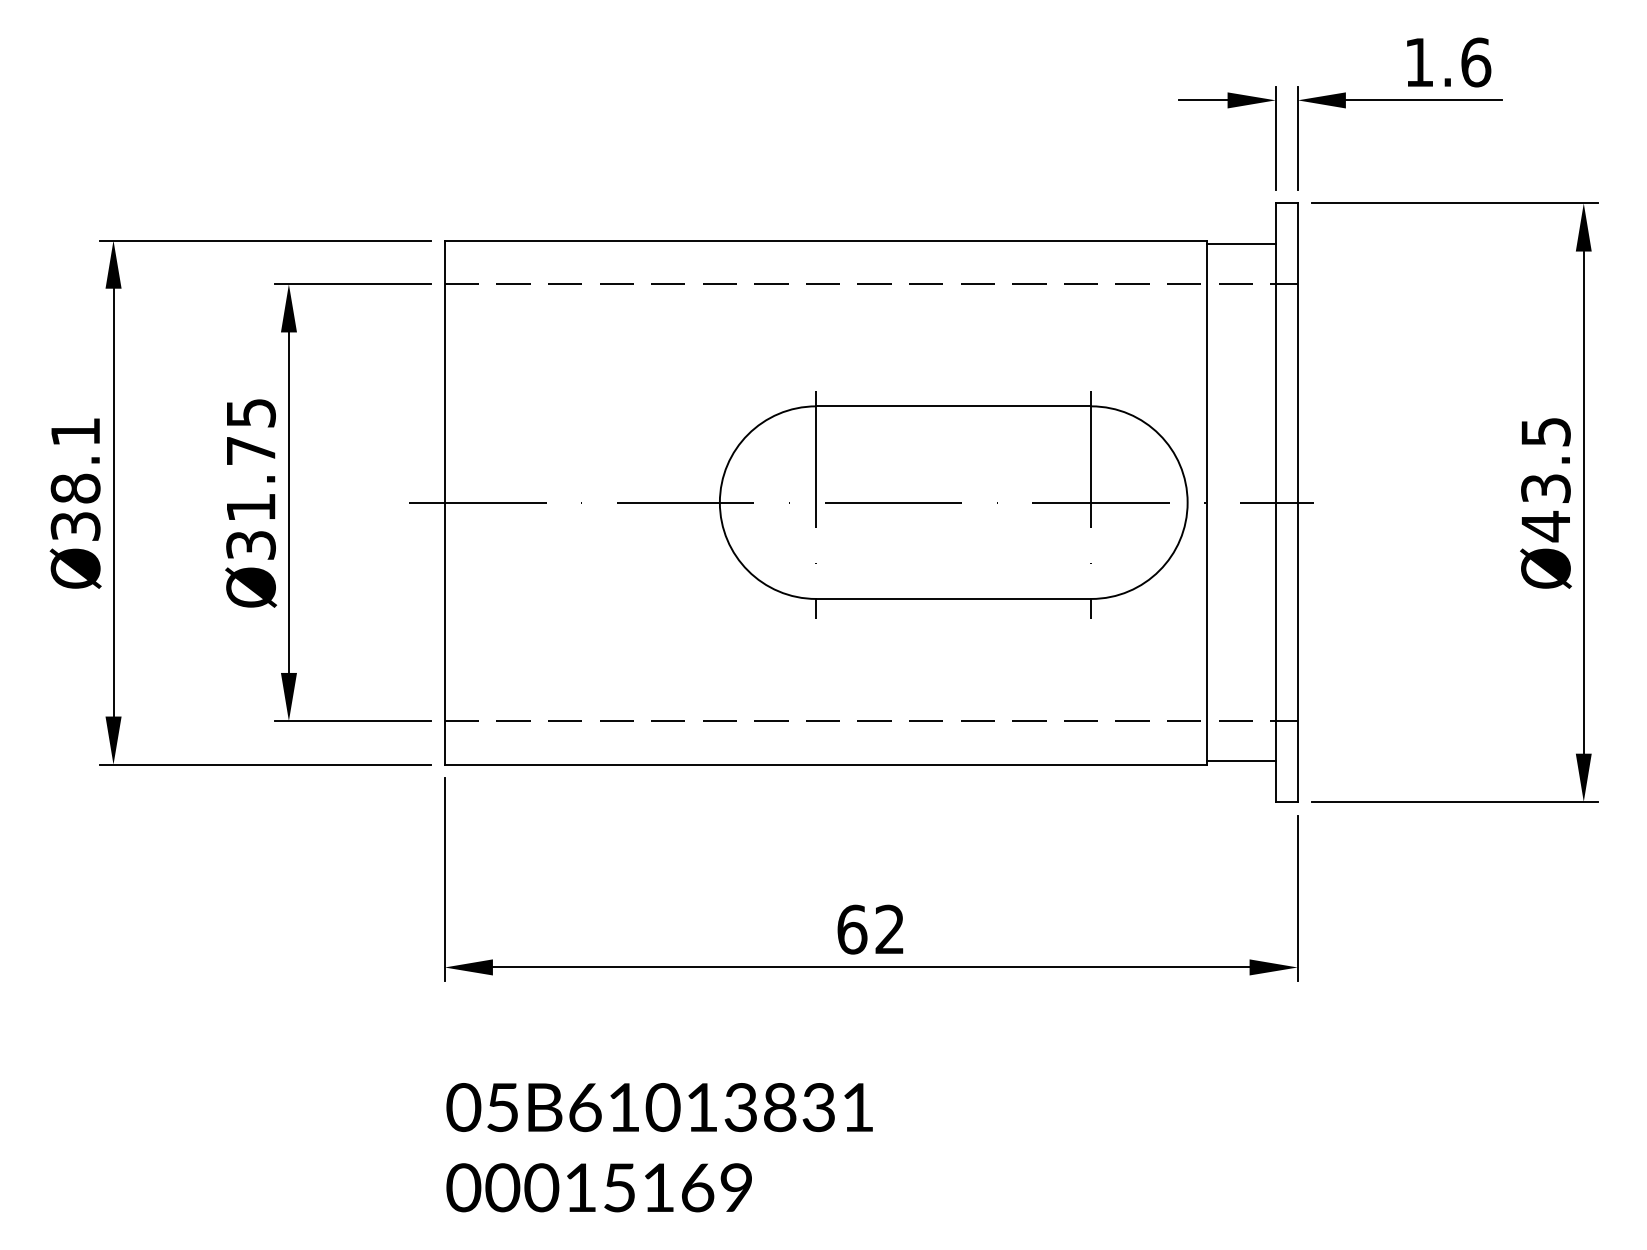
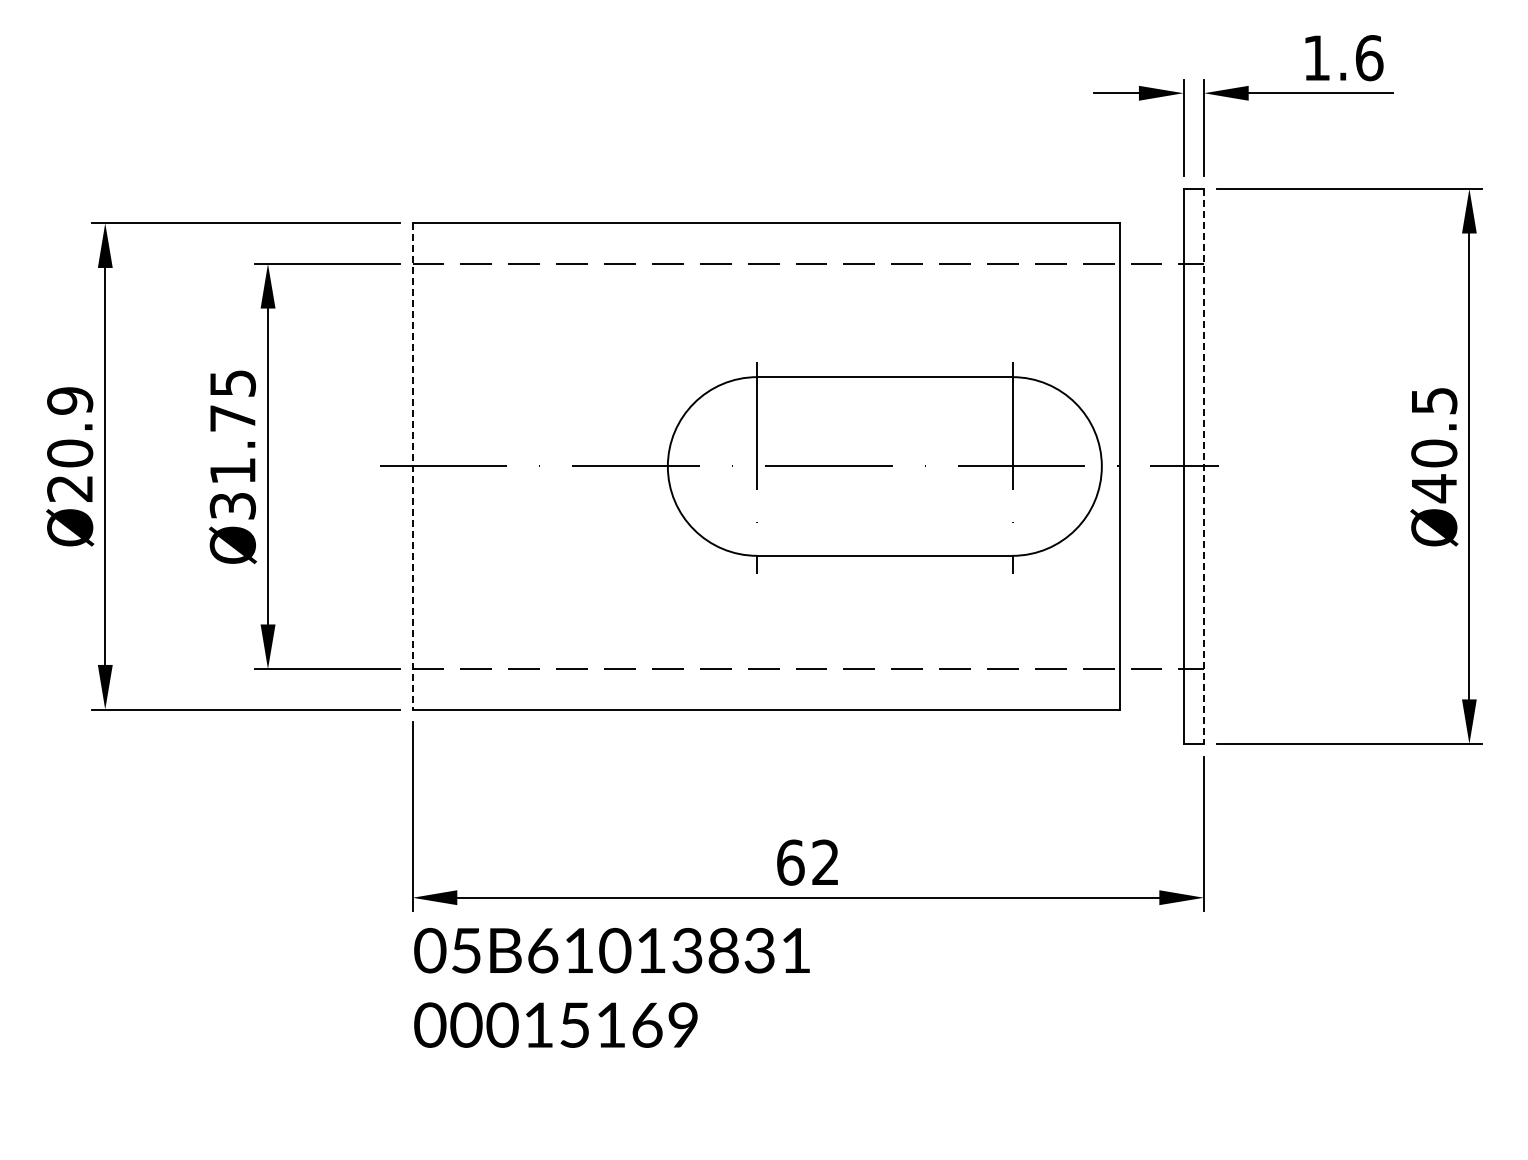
line: (1241, 243) -> (1151, 226), removed
text: (76, 478) -> (70, 444), Ø38.1 -> Ø20.9
text: (1546, 488) -> (1434, 453), Ø43.5 -> Ø40.5
line: (1297, 502) -> (1203, 466), solid -> dashed
line: (444, 503) -> (412, 467), solid -> dashed
line: (1241, 761) -> (1151, 706), removed
text: (659, 1147) -> (611, 987), moved

